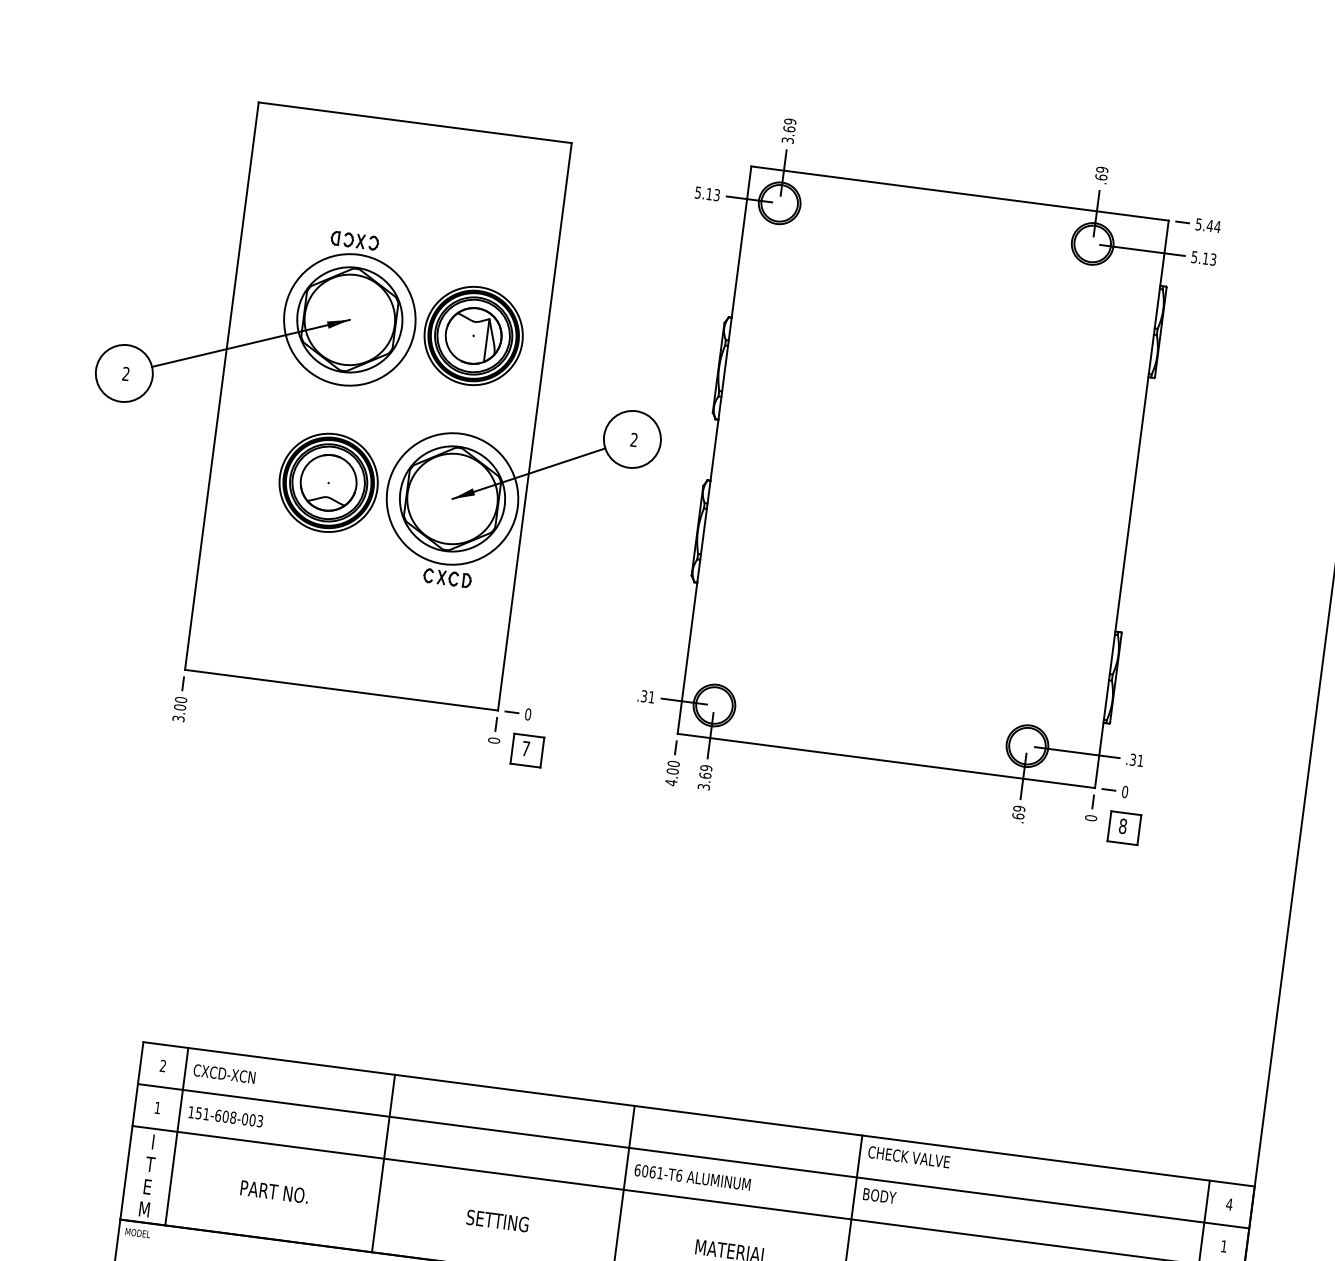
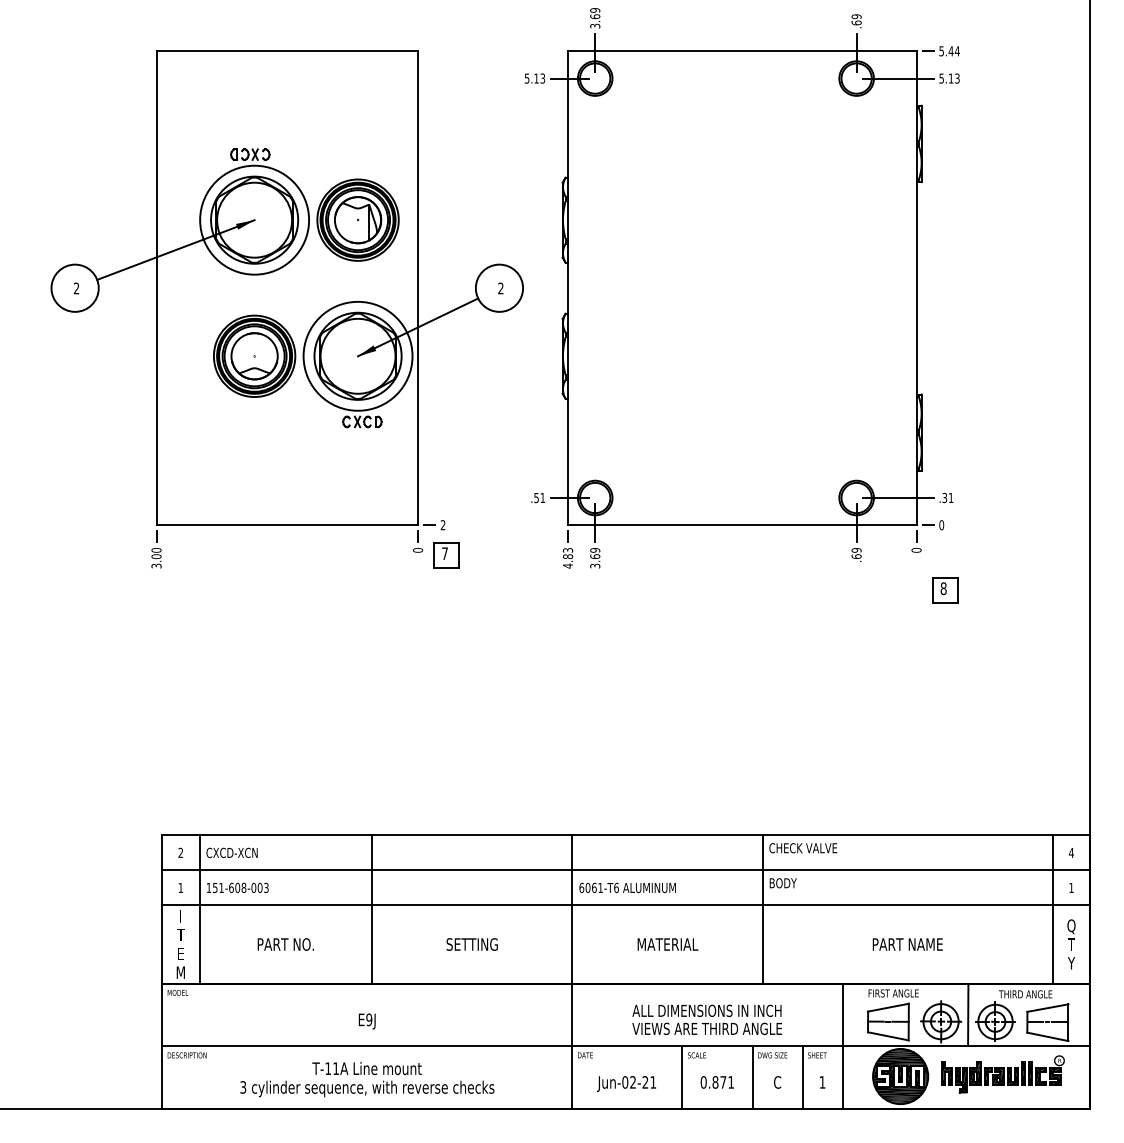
text: (644, 694) -> (536, 496), .31 -> .51
text: (527, 714) -> (442, 525), 0 -> 2
text: (673, 767) -> (568, 553), 4.00 -> 4.83
part: (1124, 828) -> (945, 590), moved

